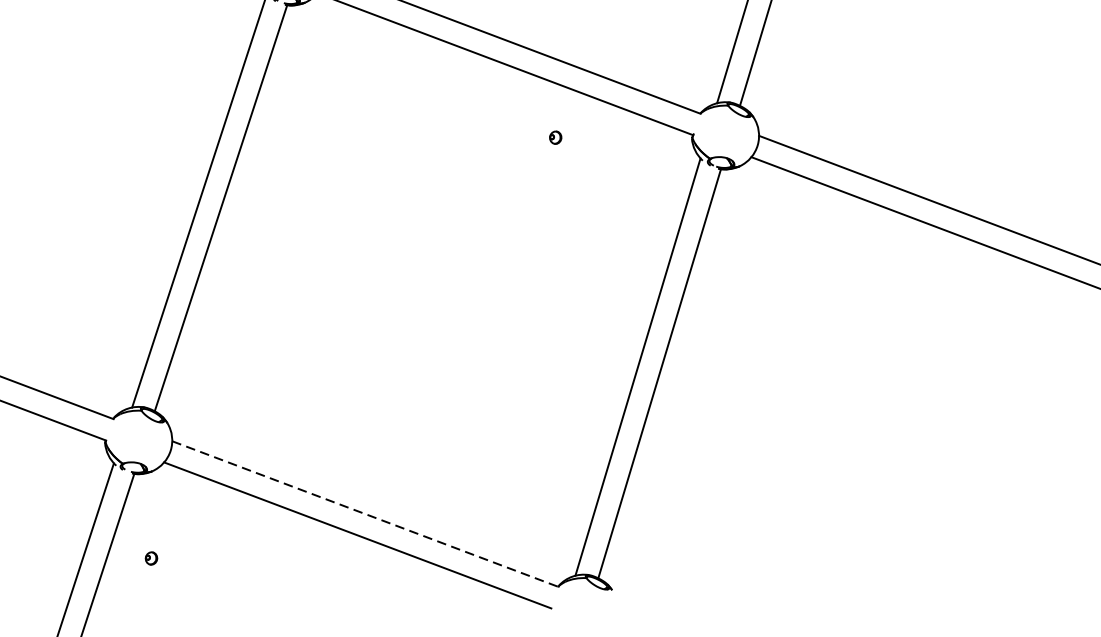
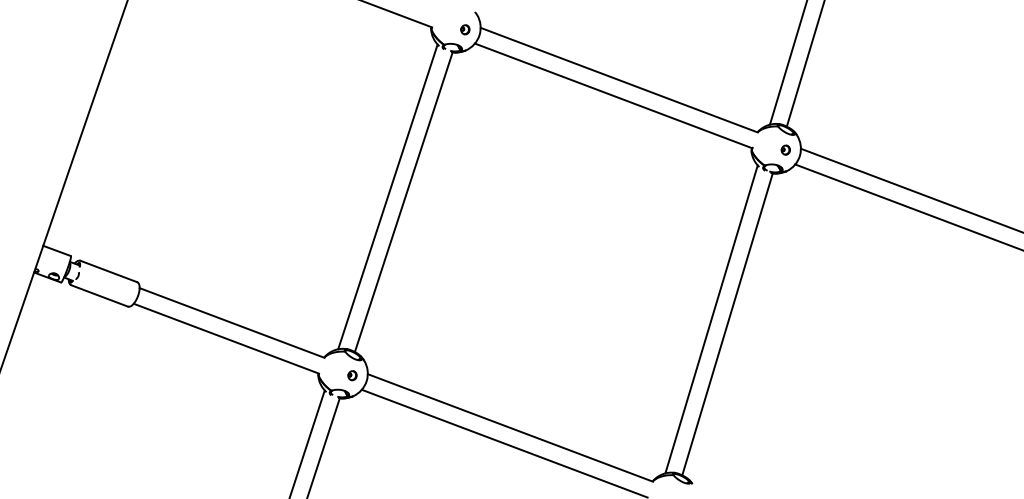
part: (555, 136) -> (785, 149), moved
line: (365, 514) -> (510, 428), dashed -> solid
part: (151, 558) -> (352, 375), moved

